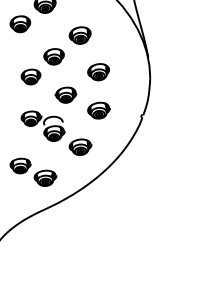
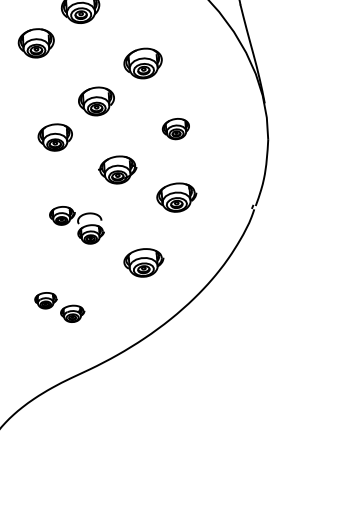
part: (98, 72) -> (175, 129), size x0.7
part: (42, 125) -> (75, 224), size x0.7
part: (33, 171) -> (59, 306), size x0.6

